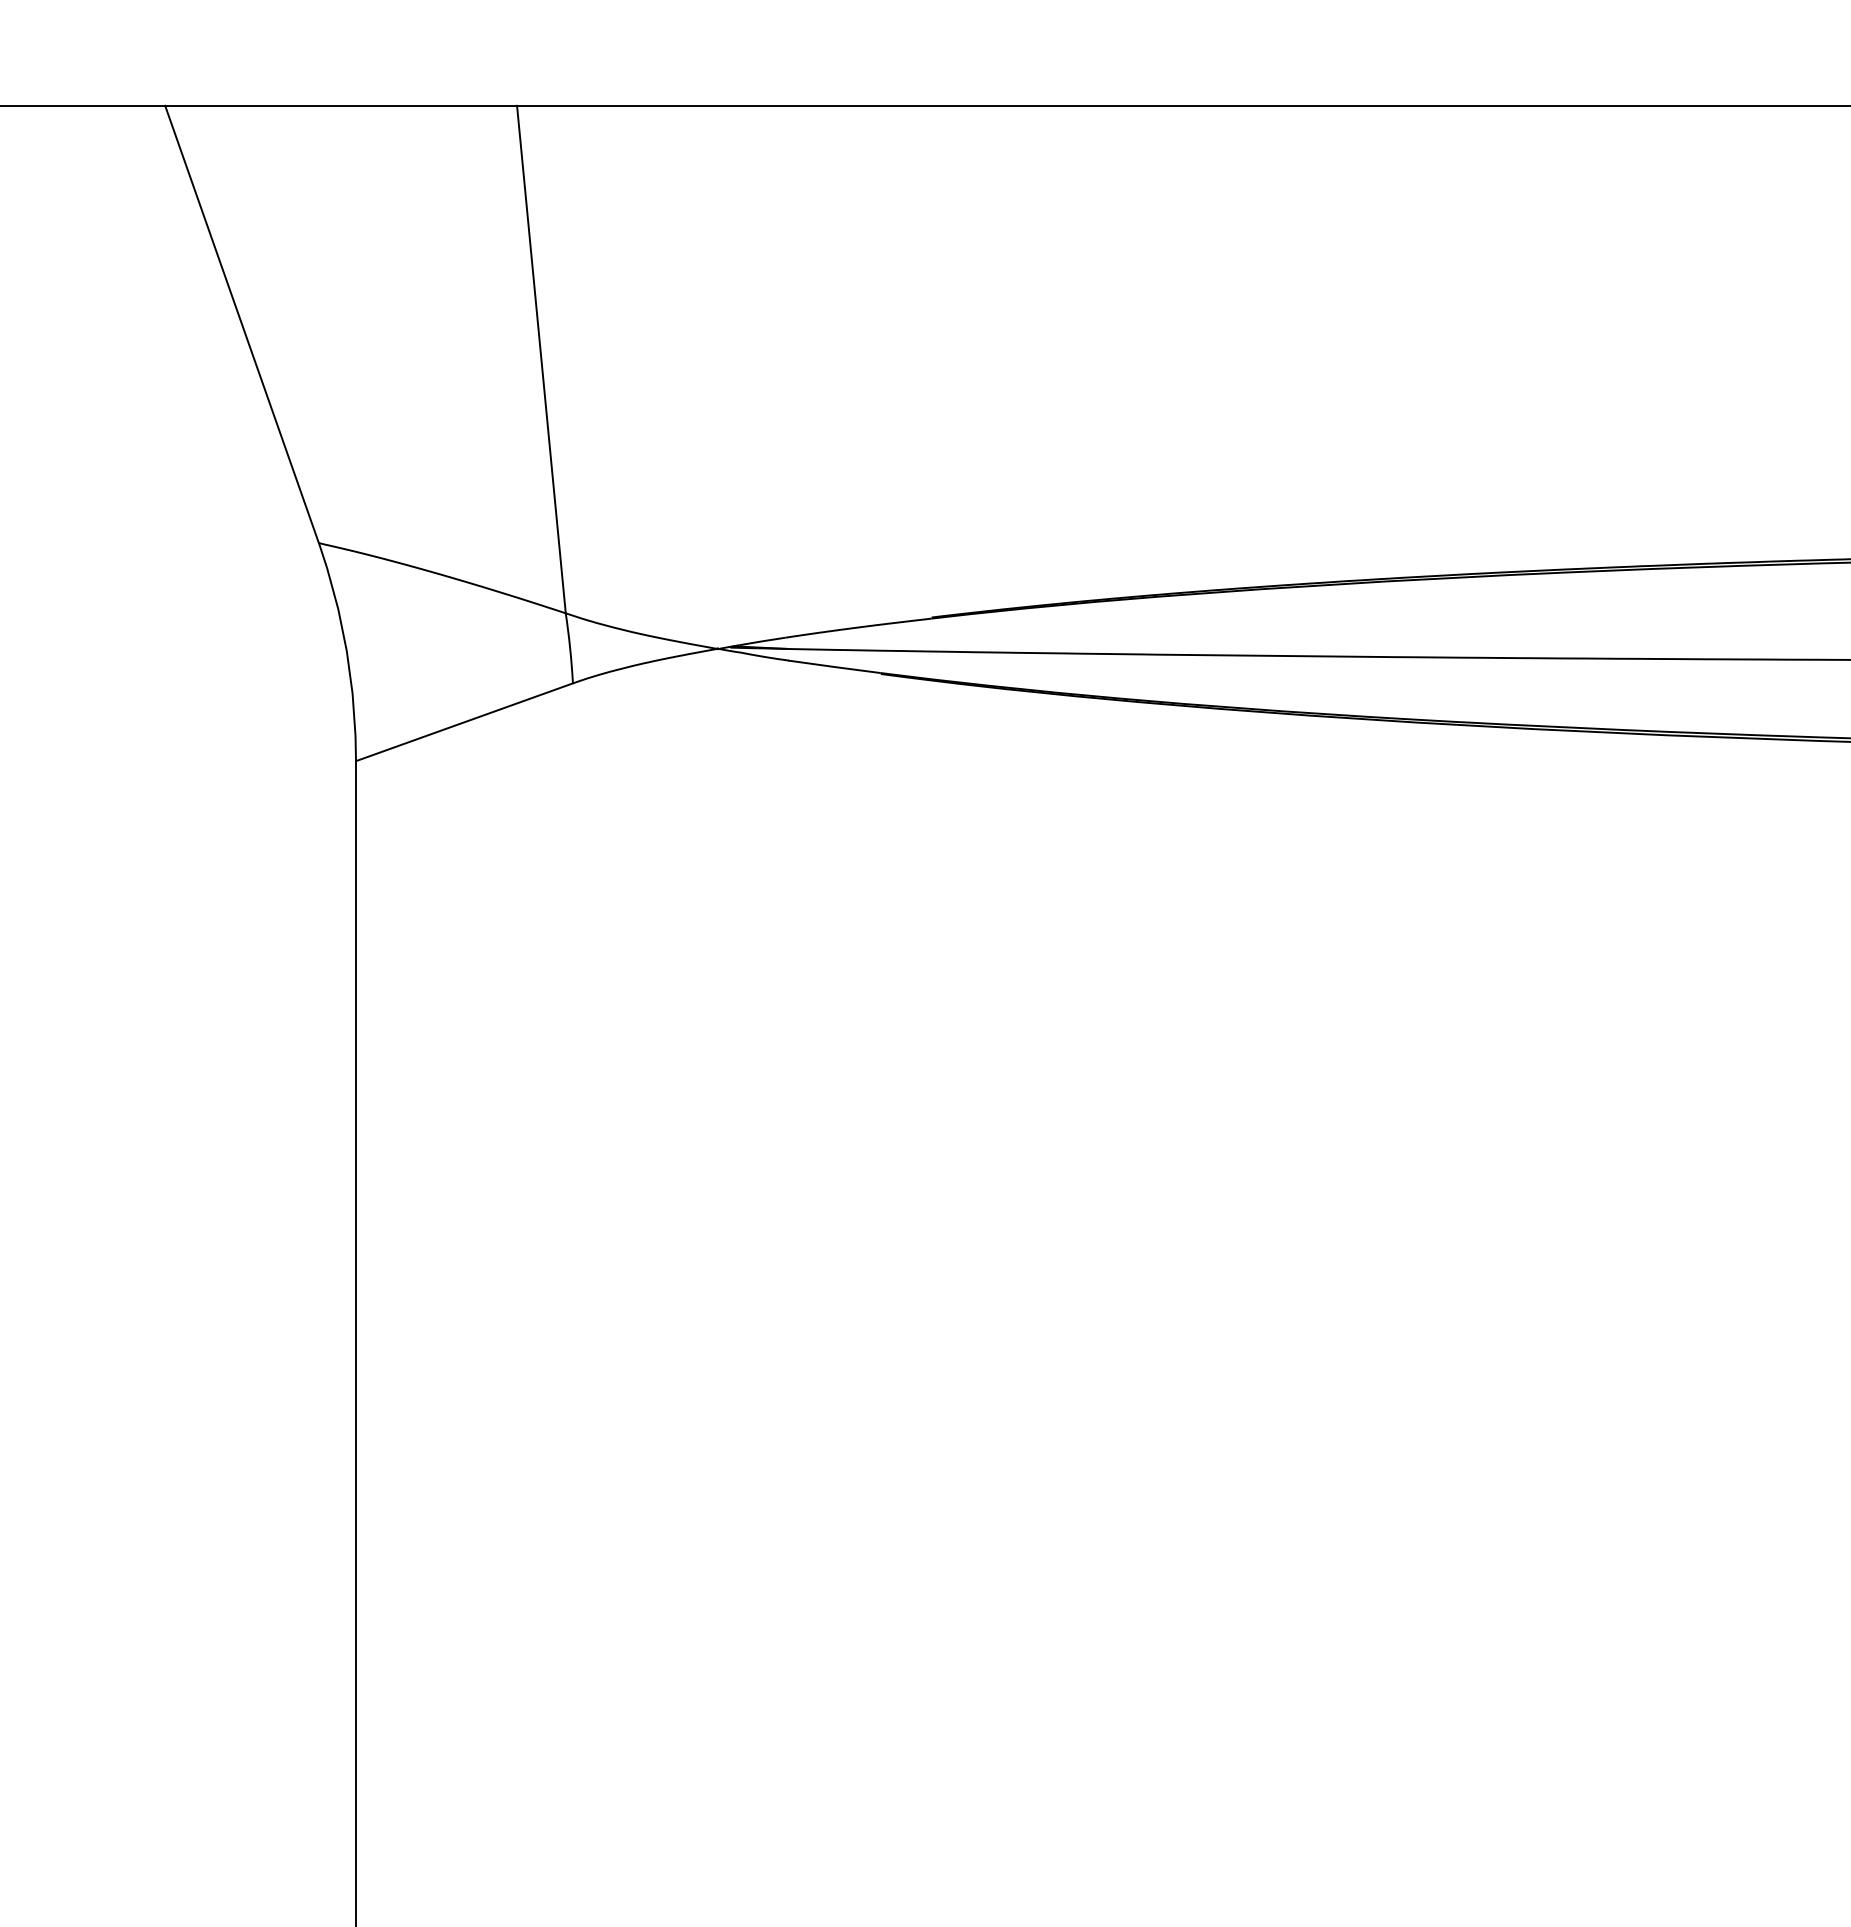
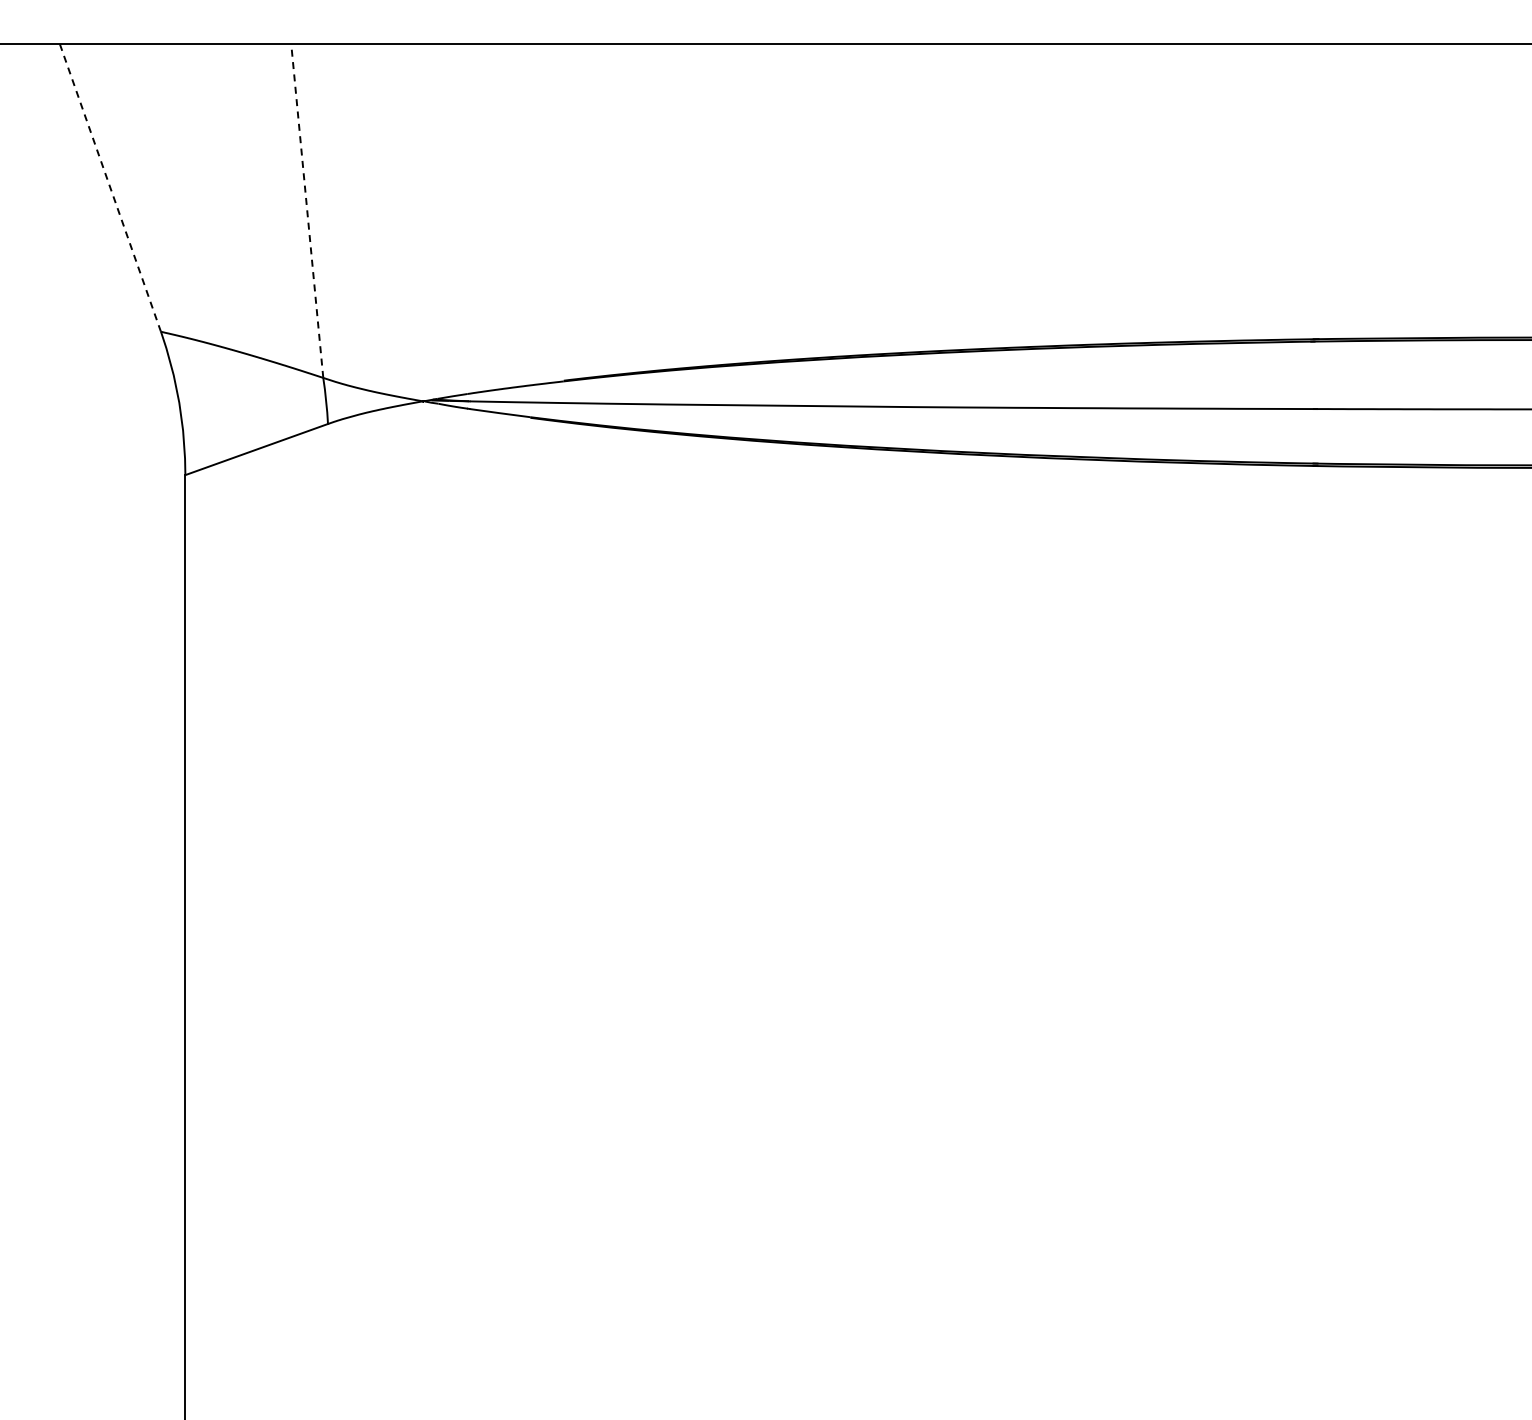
line: (242, 325) -> (110, 188), solid -> dashed
line: (541, 360) -> (307, 211), solid -> dashed

